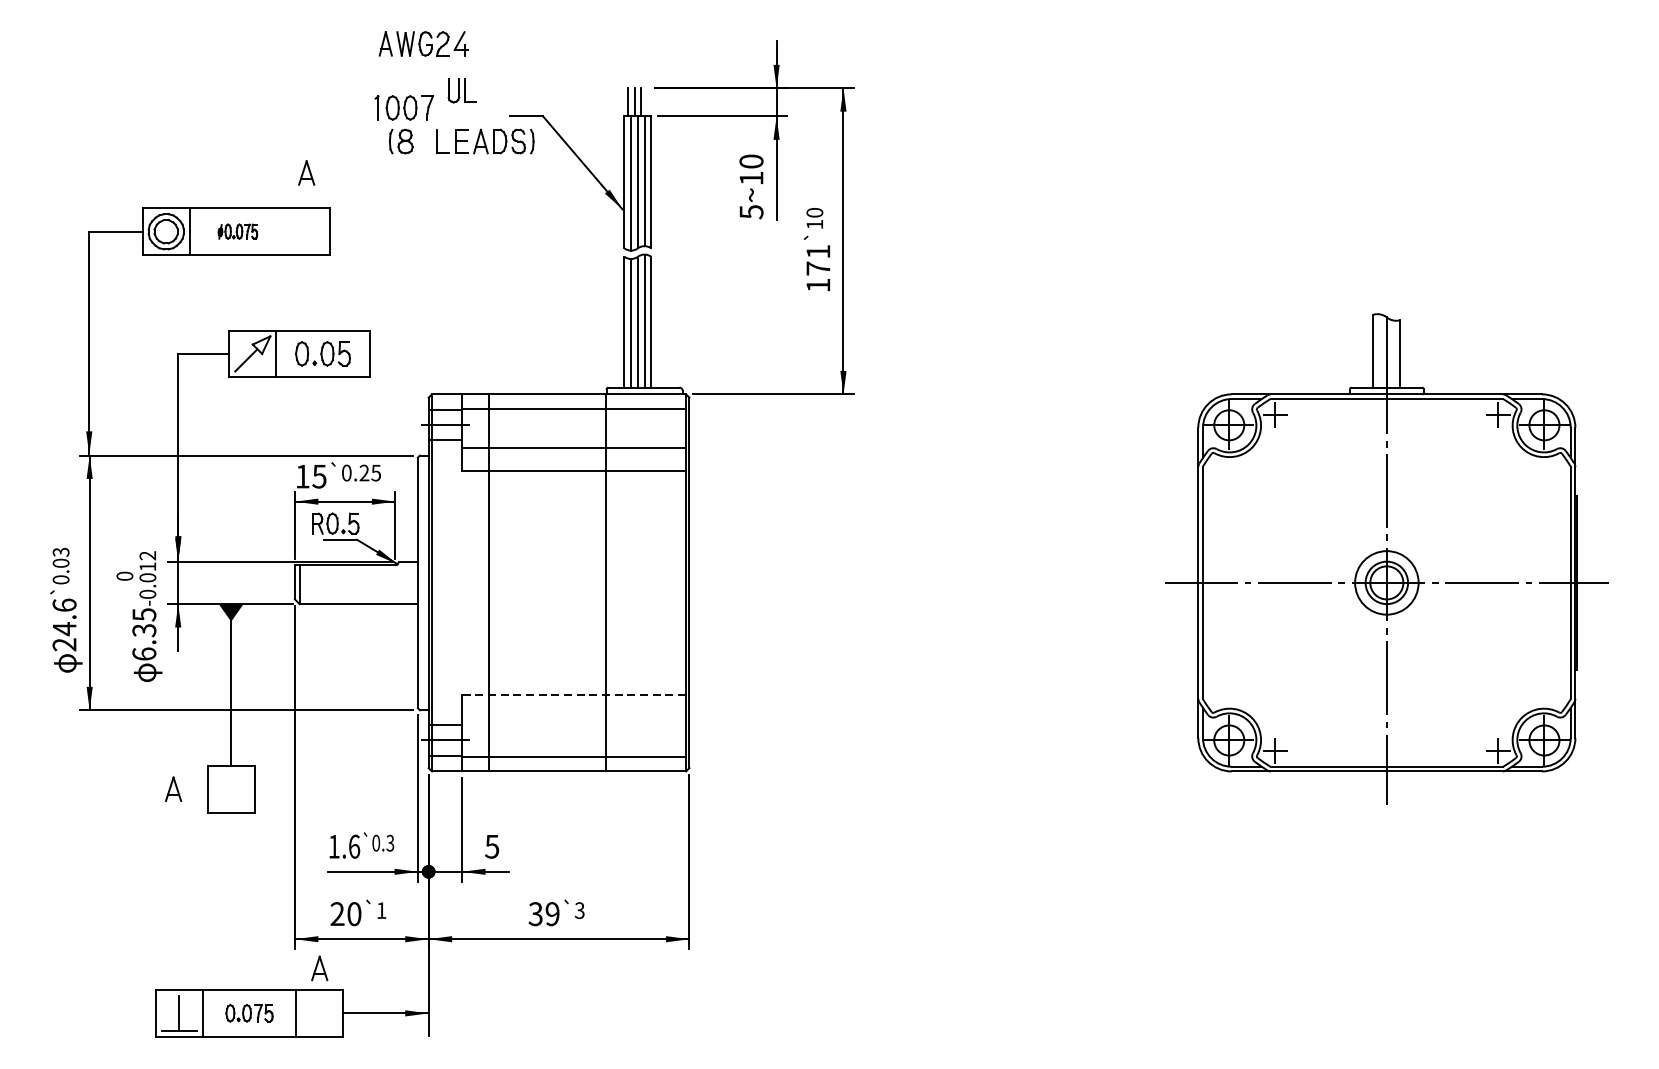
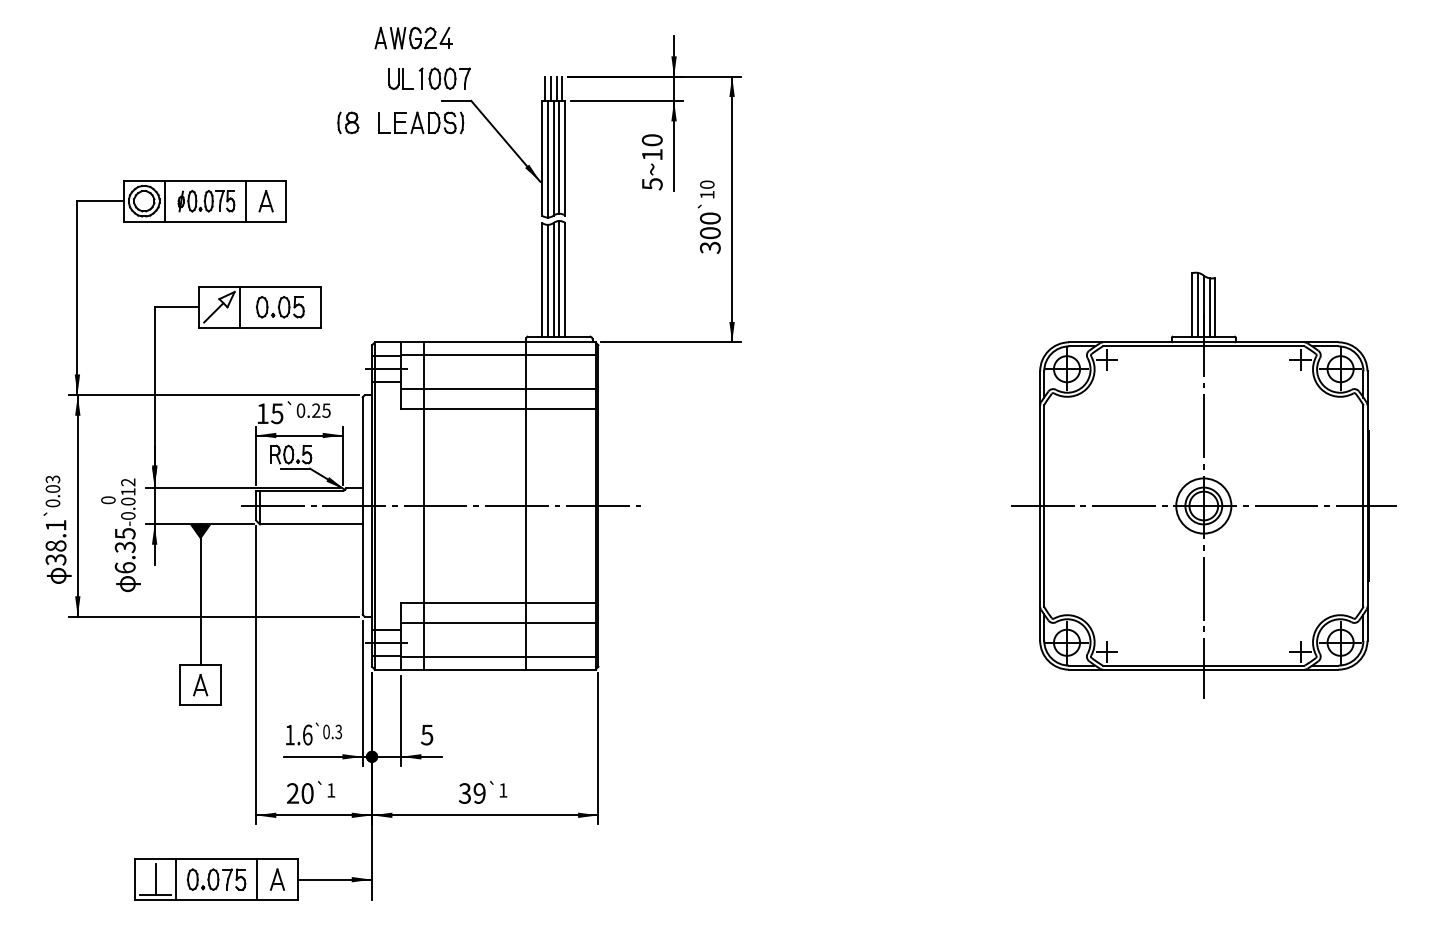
part: (423, 43) -> (413, 37), moved
line: (648, 101) -> (562, 88), added
part: (403, 107) -> (444, 78), moved
part: (305, 173) -> (265, 201), moved
part: (237, 230) -> (206, 200), size x1.67
line: (282, 230) -> (245, 200), added
text: (817, 267) -> (709, 232), 171 -> 300
line: (1380, 350) -> (1198, 304), added
line: (1393, 354) -> (1209, 307), added
line: (508, 583) -> (441, 506), added
text: (63, 624) -> (55, 542), 24.6 -> 38.1
line: (573, 694) -> (497, 602), dashed -> solid
line: (574, 717) -> (498, 622), added
part: (173, 789) -> (200, 685), moved
text: (580, 910) -> (503, 790), 3 -> 1
part: (319, 968) -> (277, 879), moved
part: (249, 1013) -> (216, 879), size x1.43

